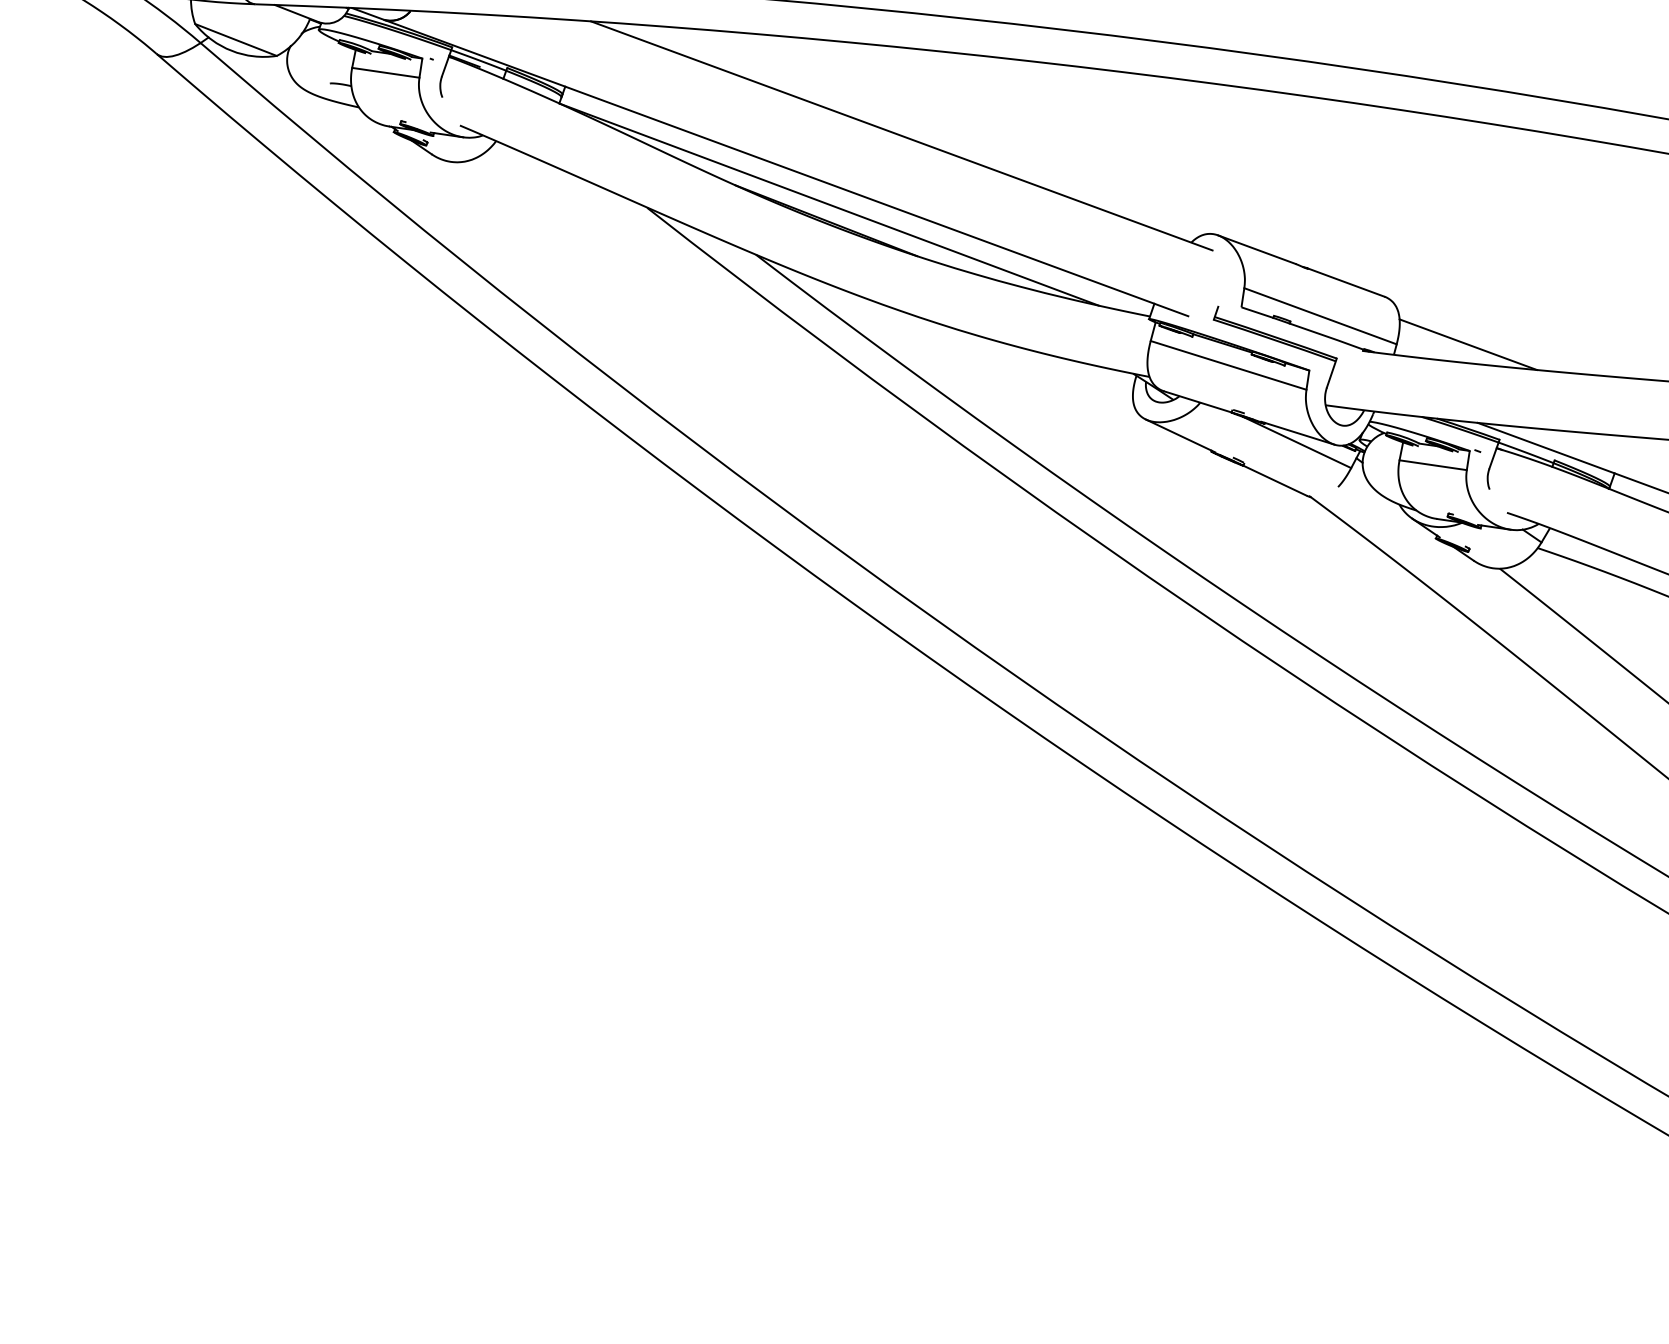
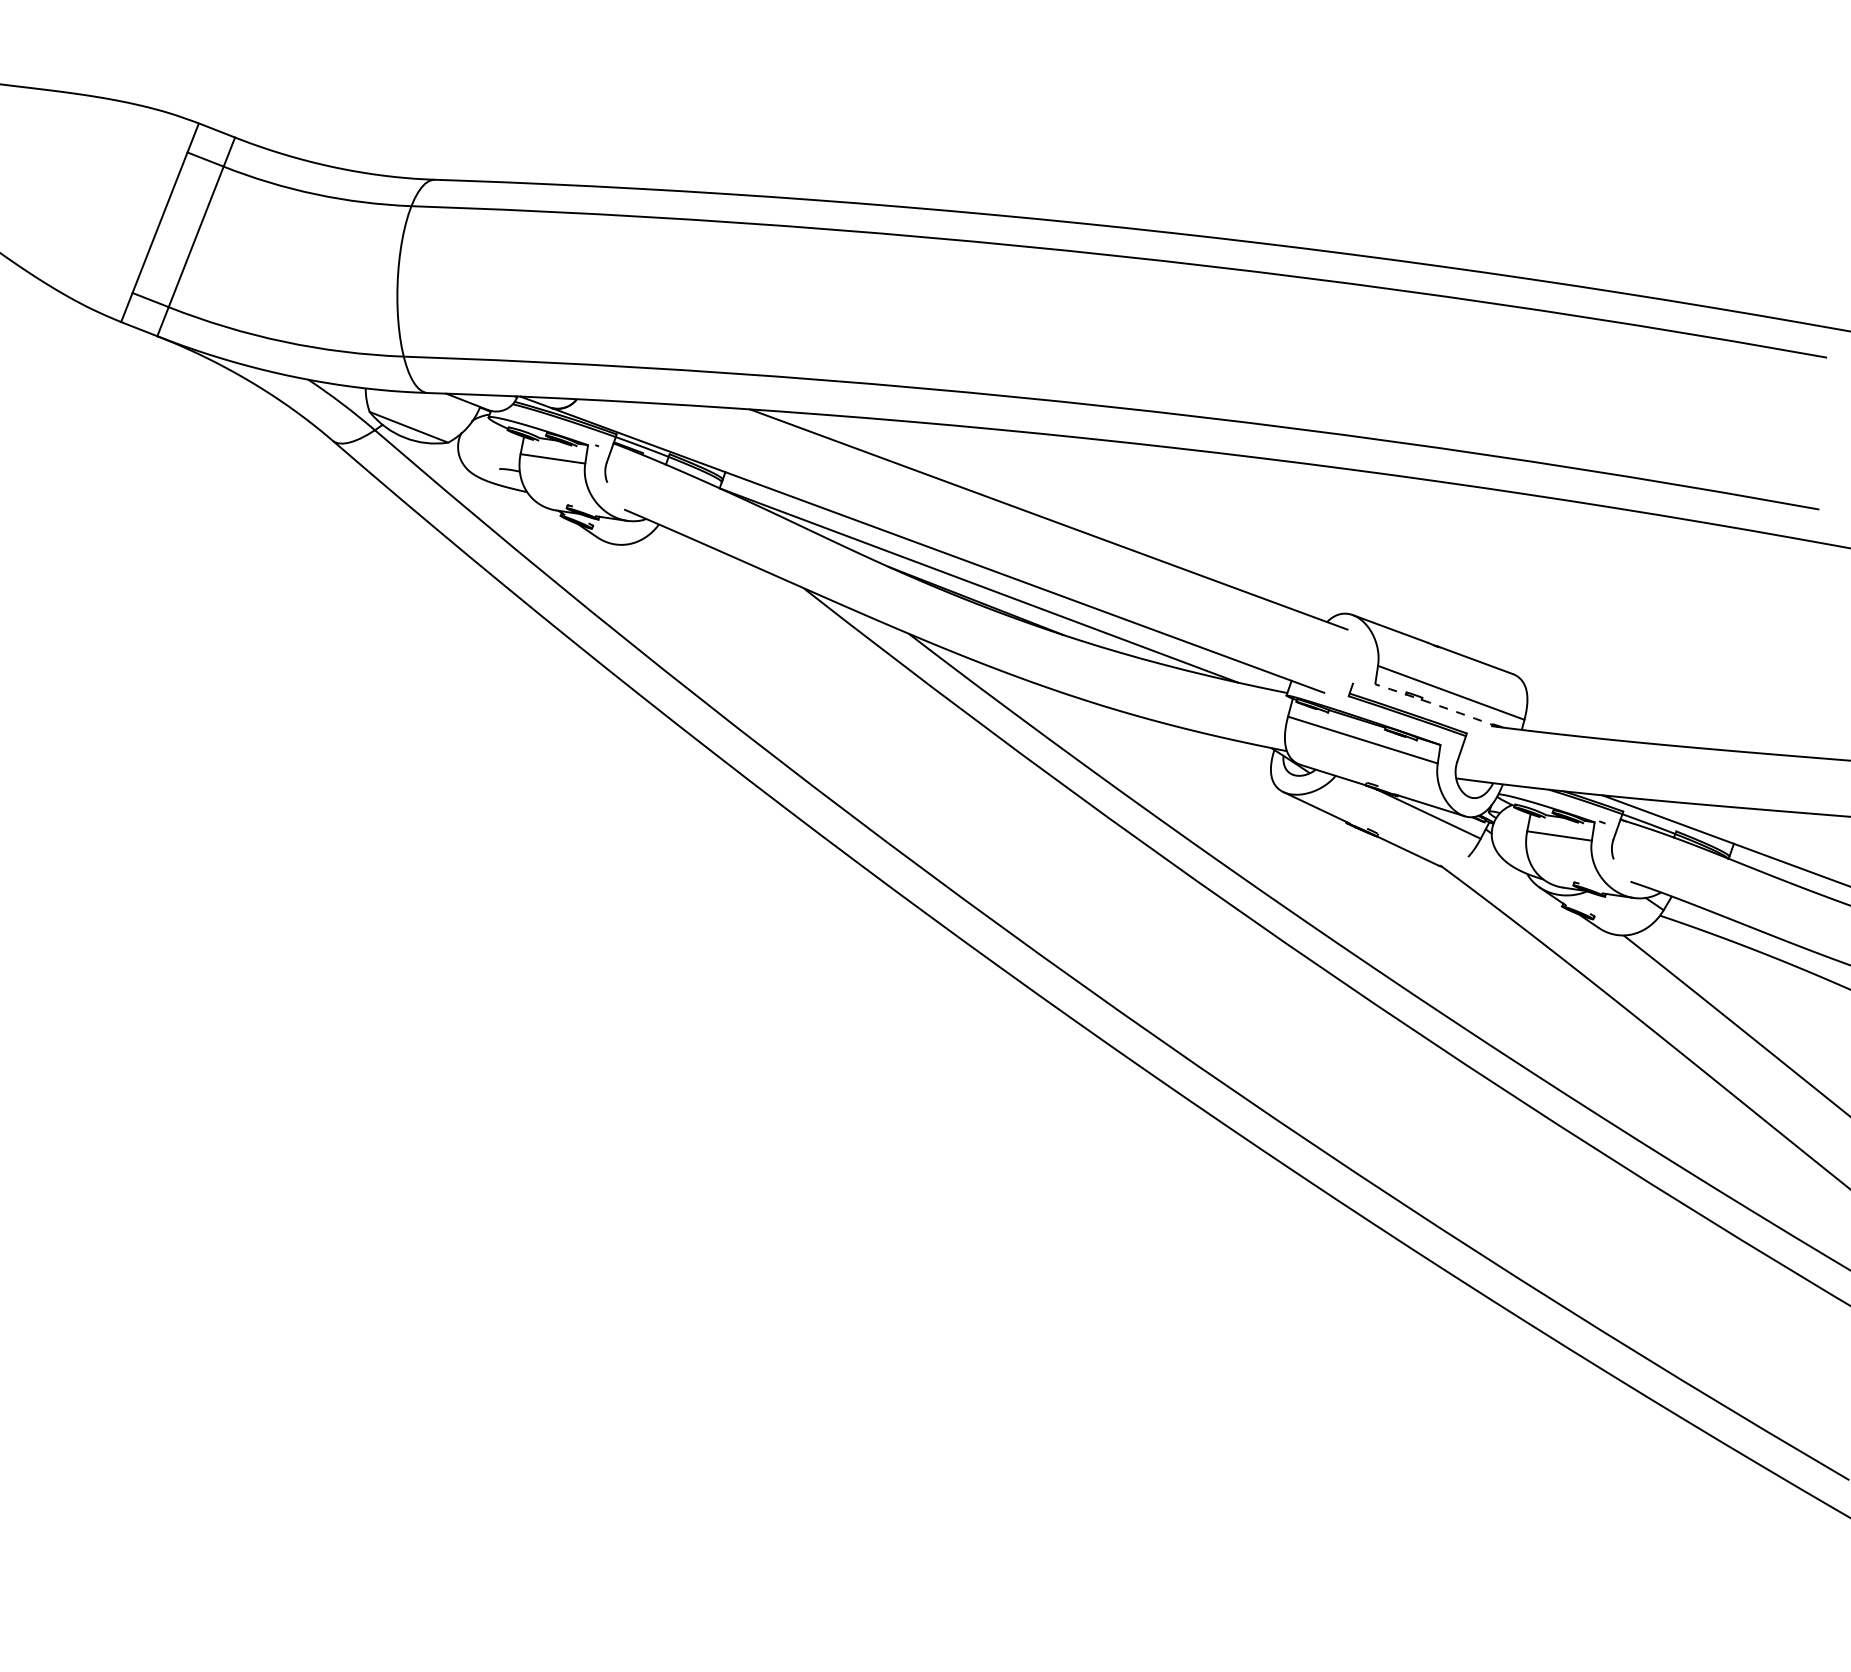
arc: (1306, 329) -> (1437, 705), solid -> dashed
line: (1468, 344) -> (1593, 719), removed

